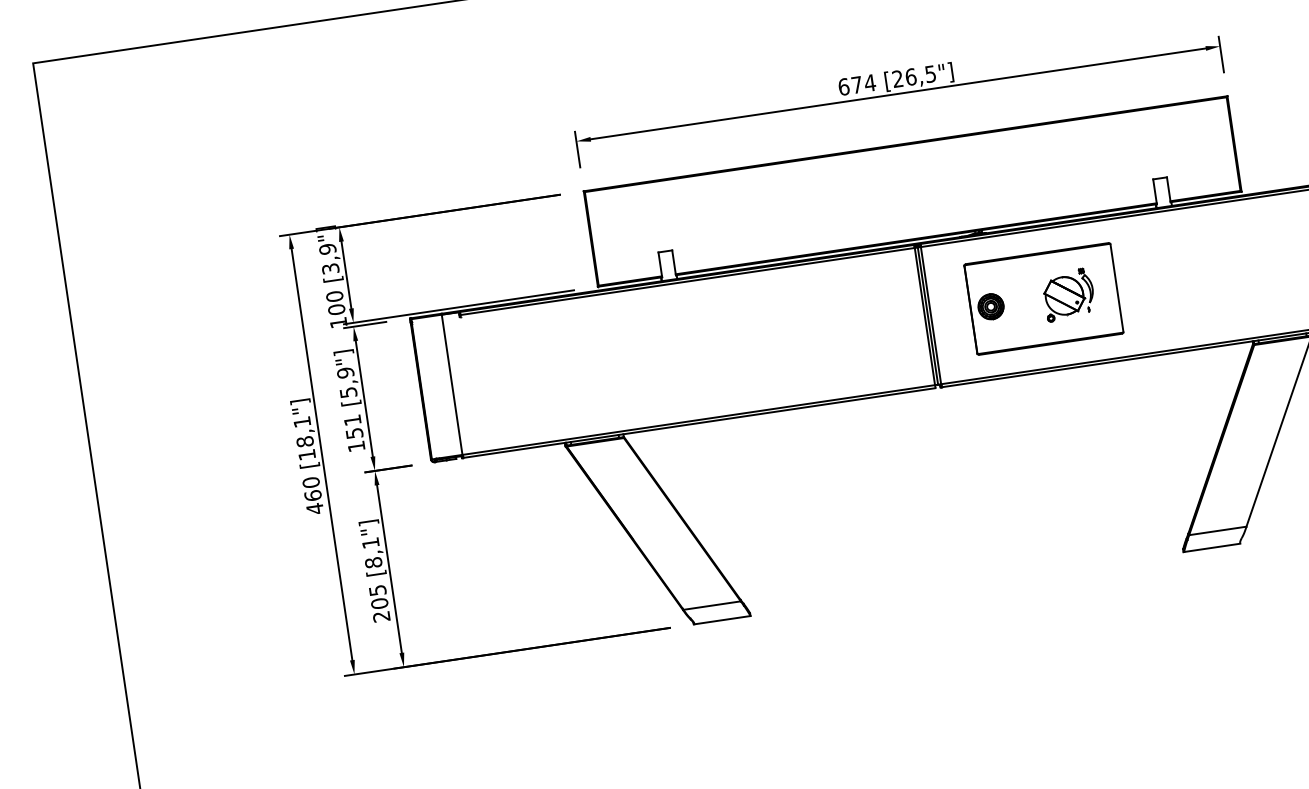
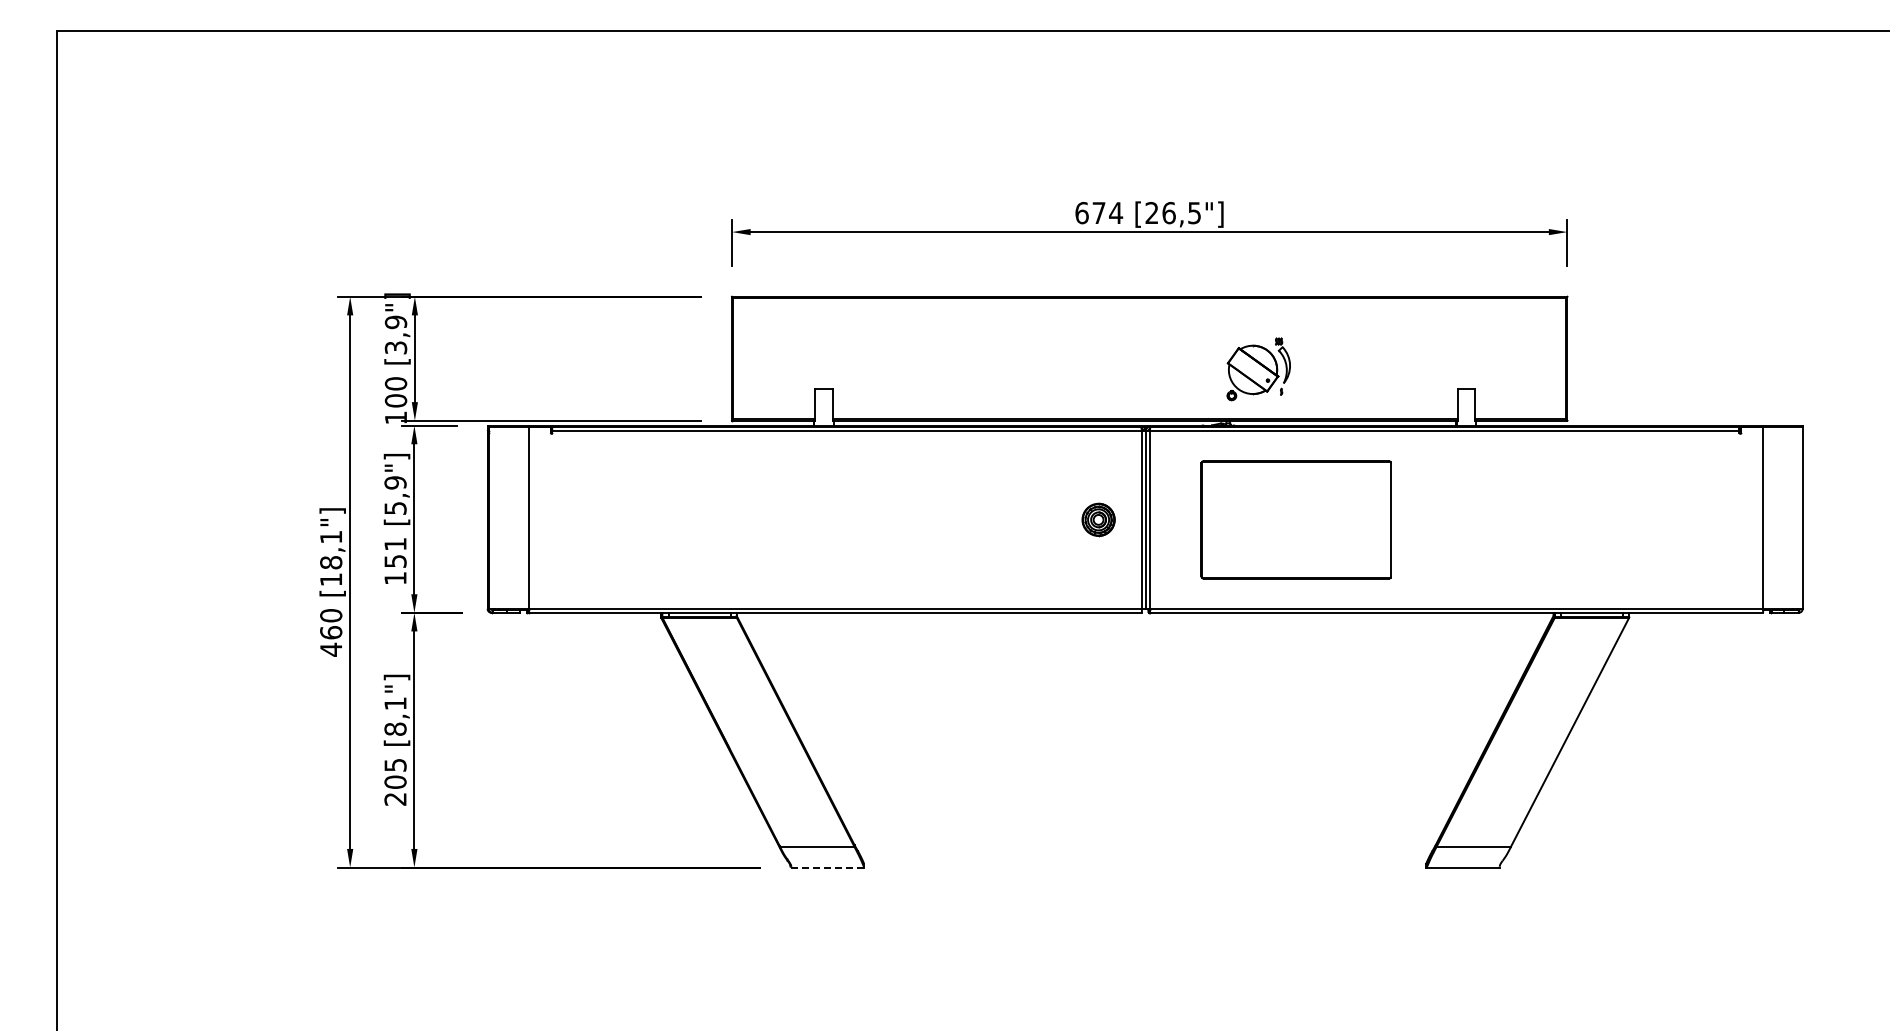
part: (1068, 295) -> (1258, 369), moved
part: (990, 306) -> (1098, 519), moved
line: (723, 620) -> (828, 867), solid -> dashed

